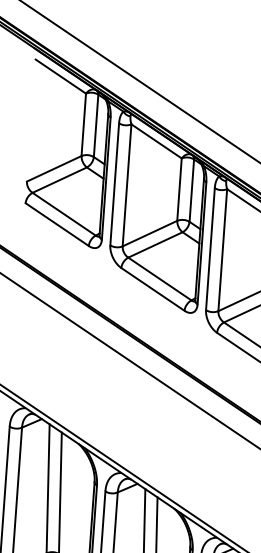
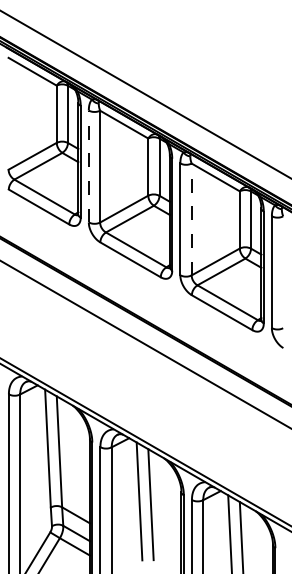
line: (114, 184) -> (88, 166), solid -> dashed
line: (222, 250) -> (191, 219), solid -> dashed

